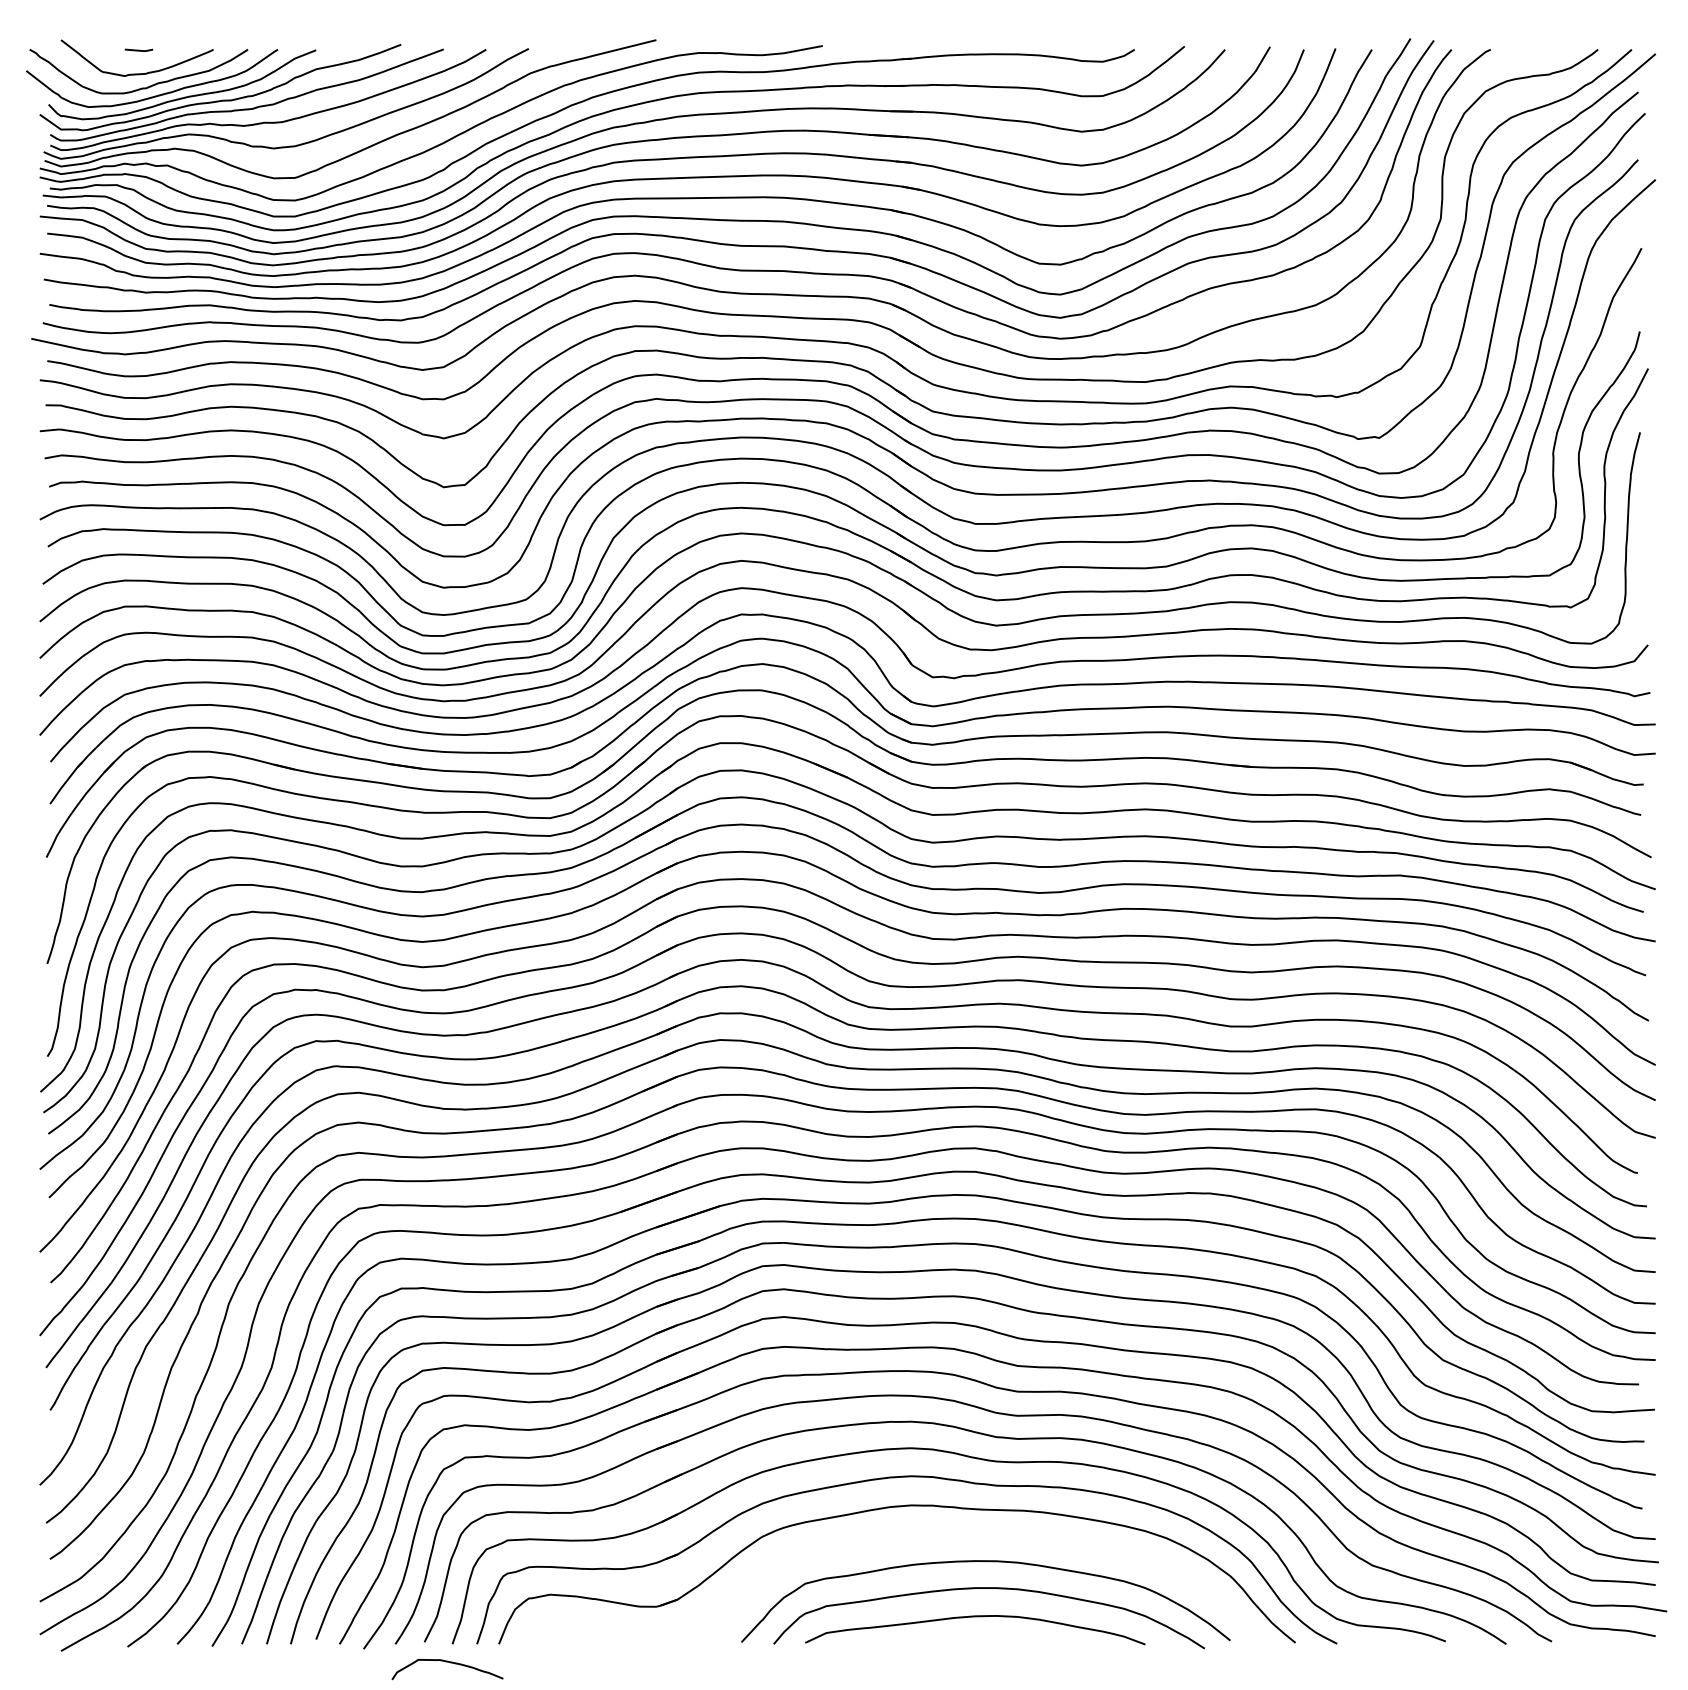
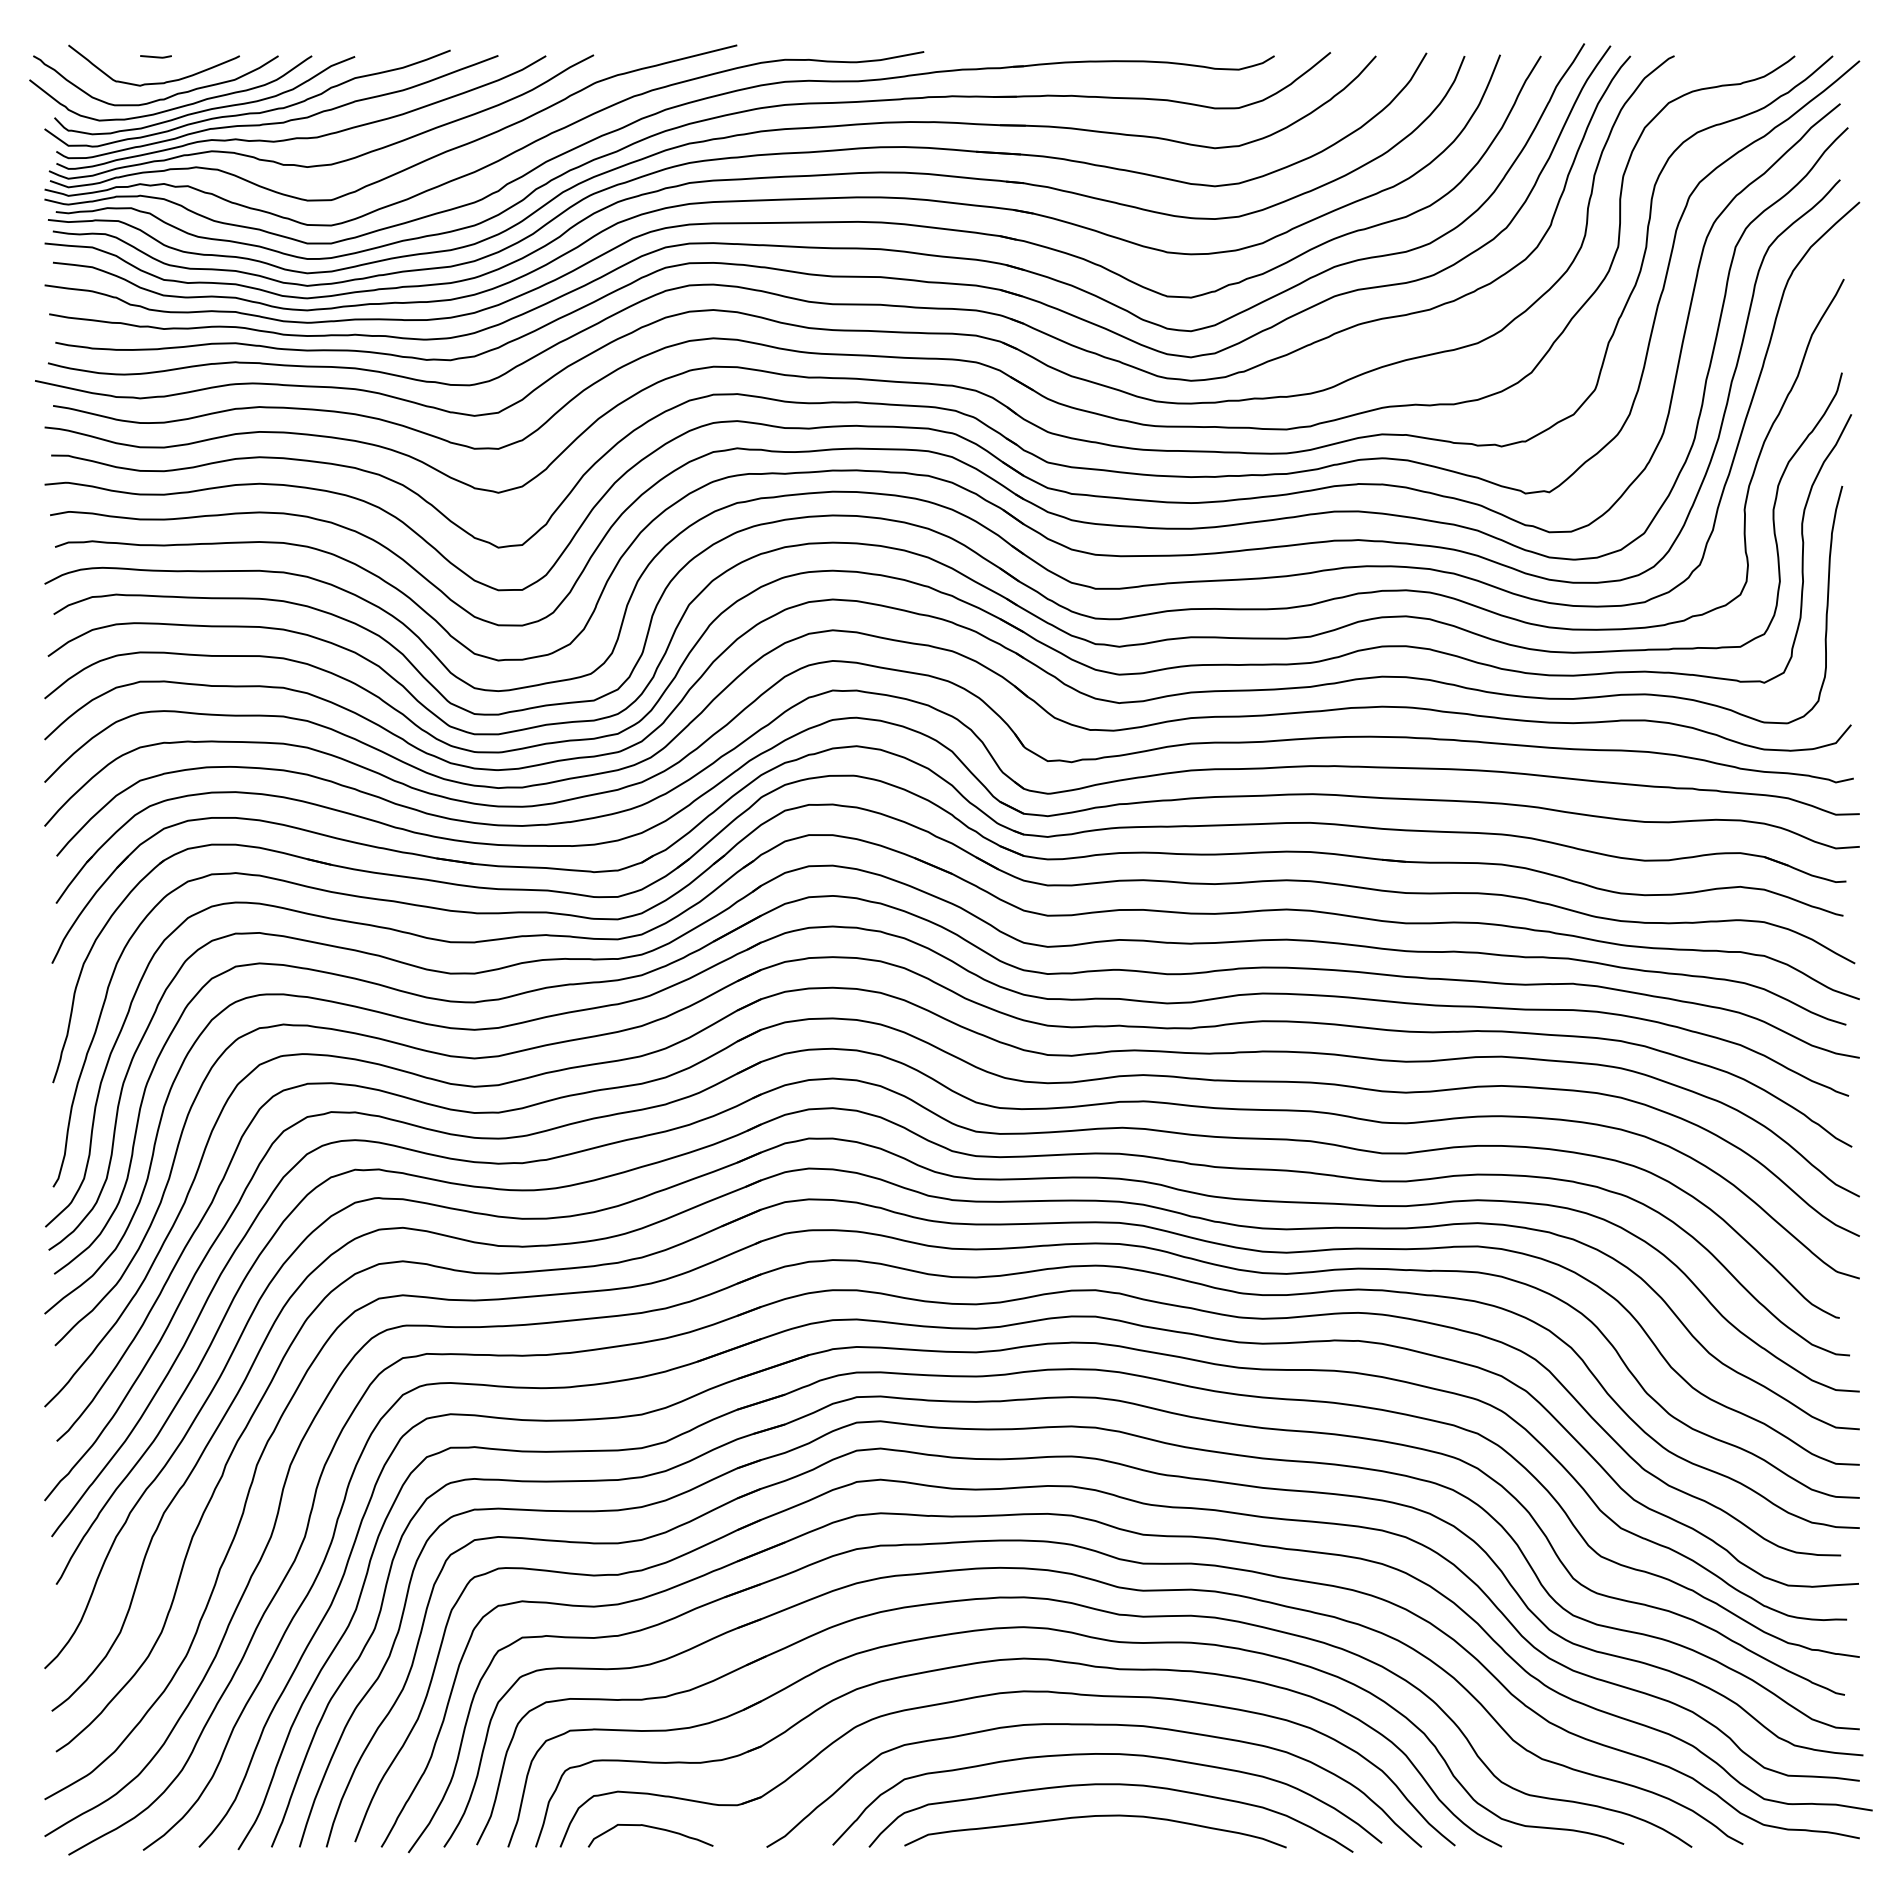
curve: (974, 1535) -> (1094, 1725), added
curve: (449, 1663) -> (652, 1828), moved

